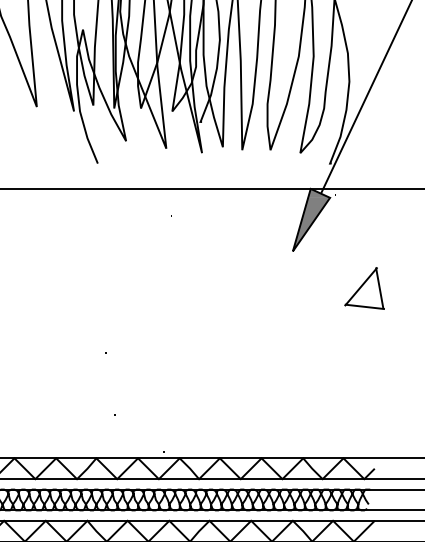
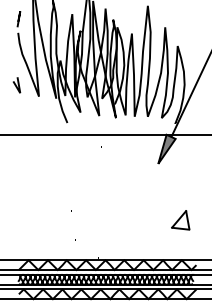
part: (364, 289) -> (180, 220), moved

